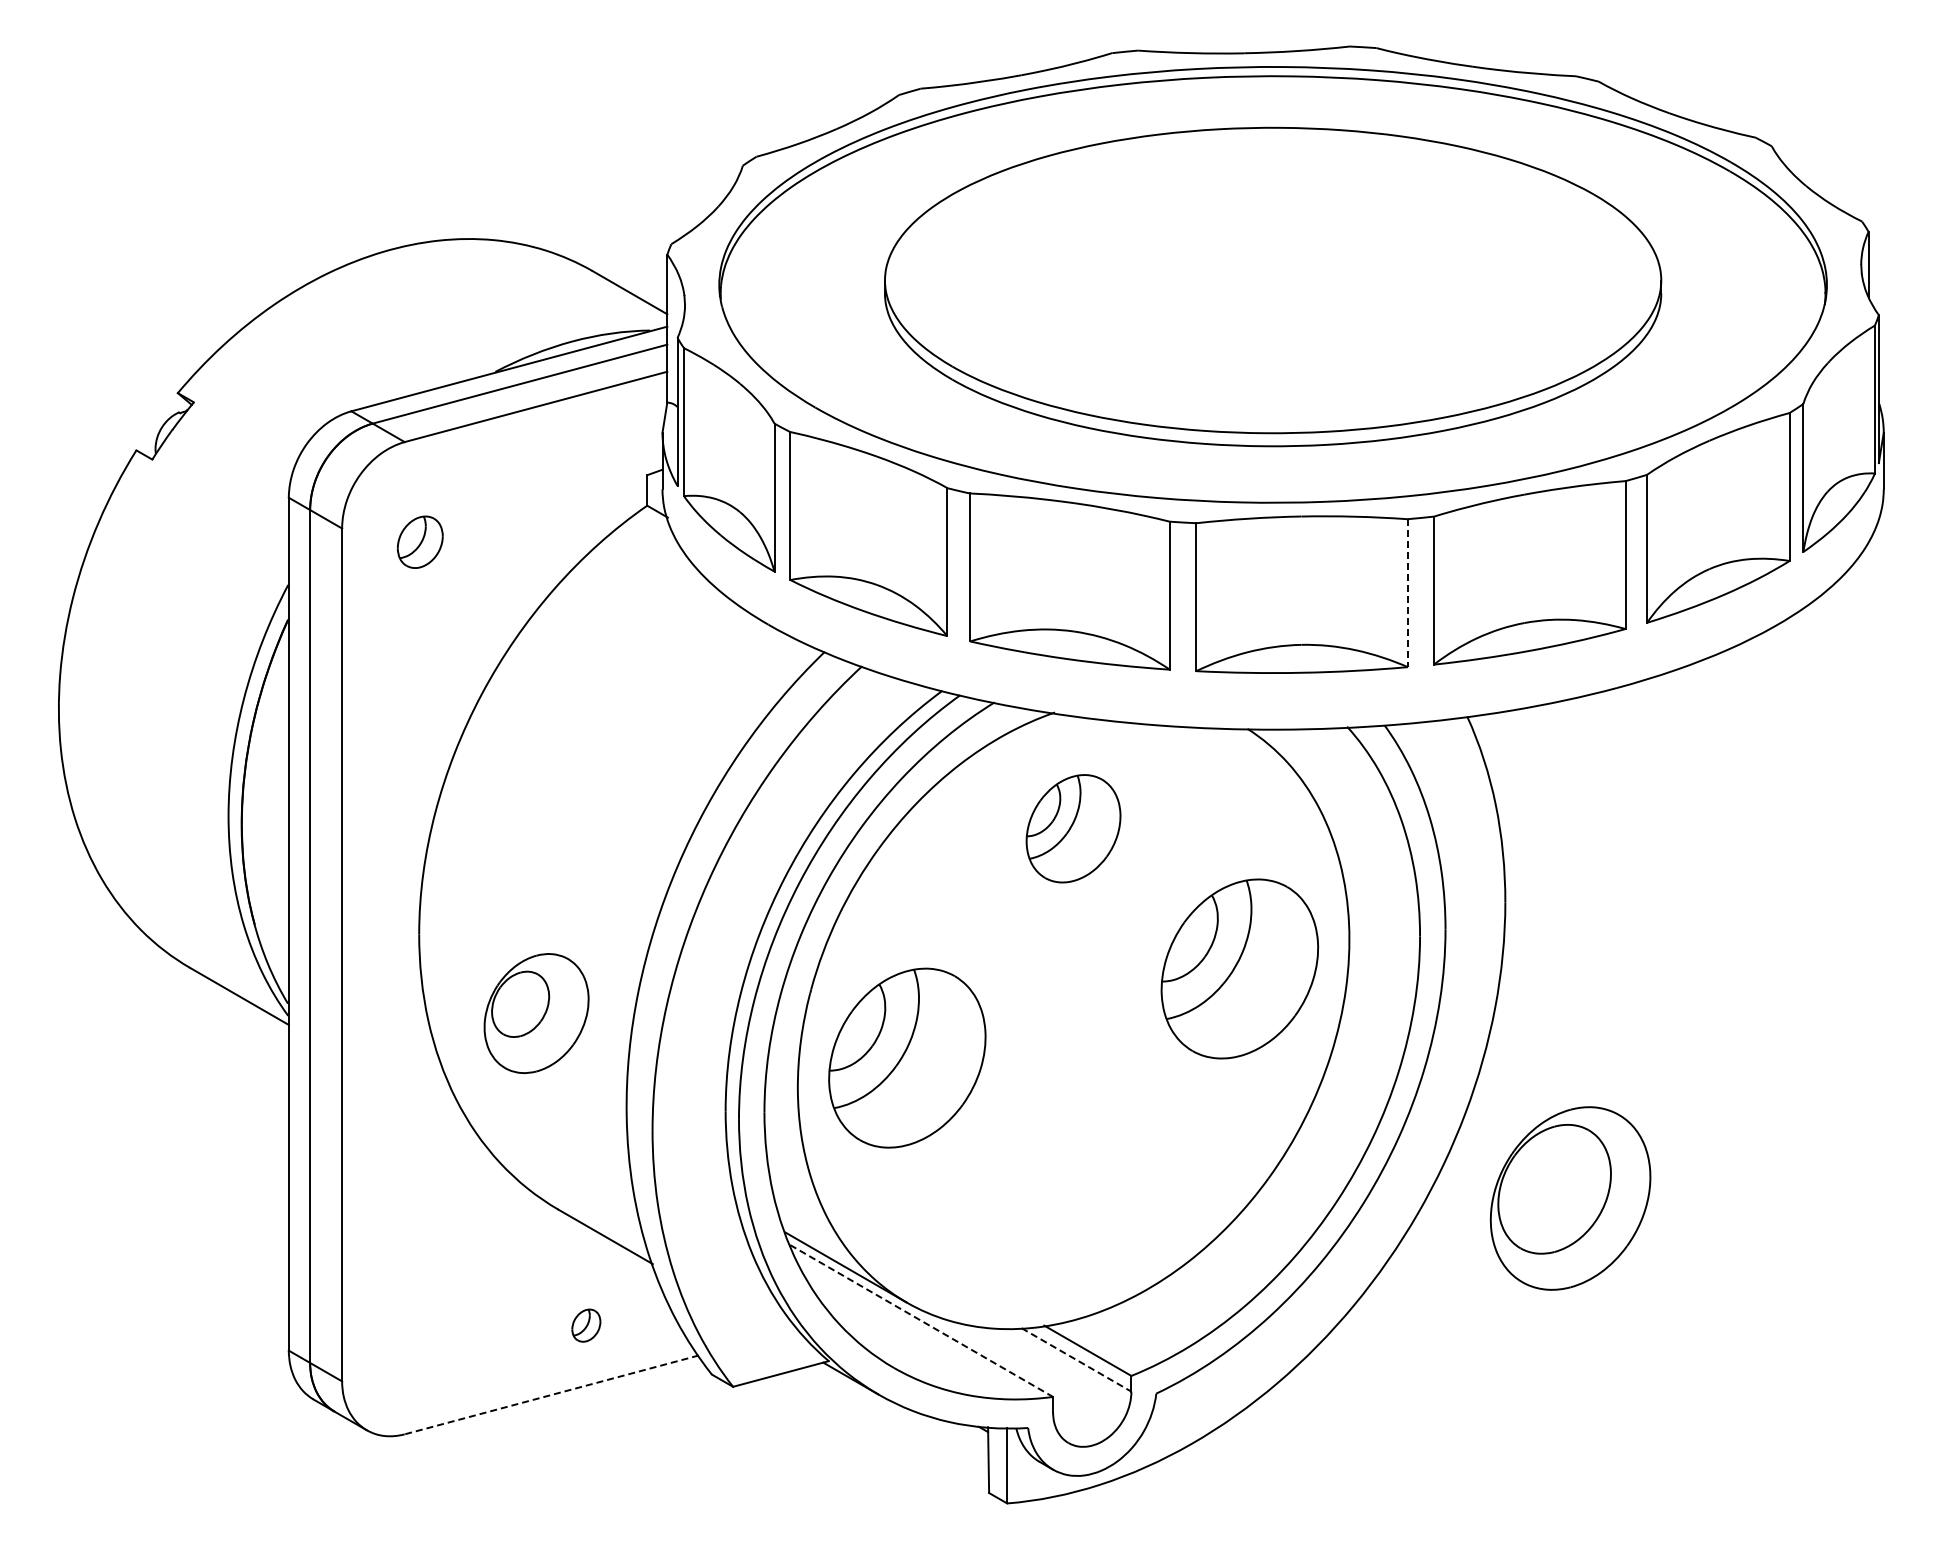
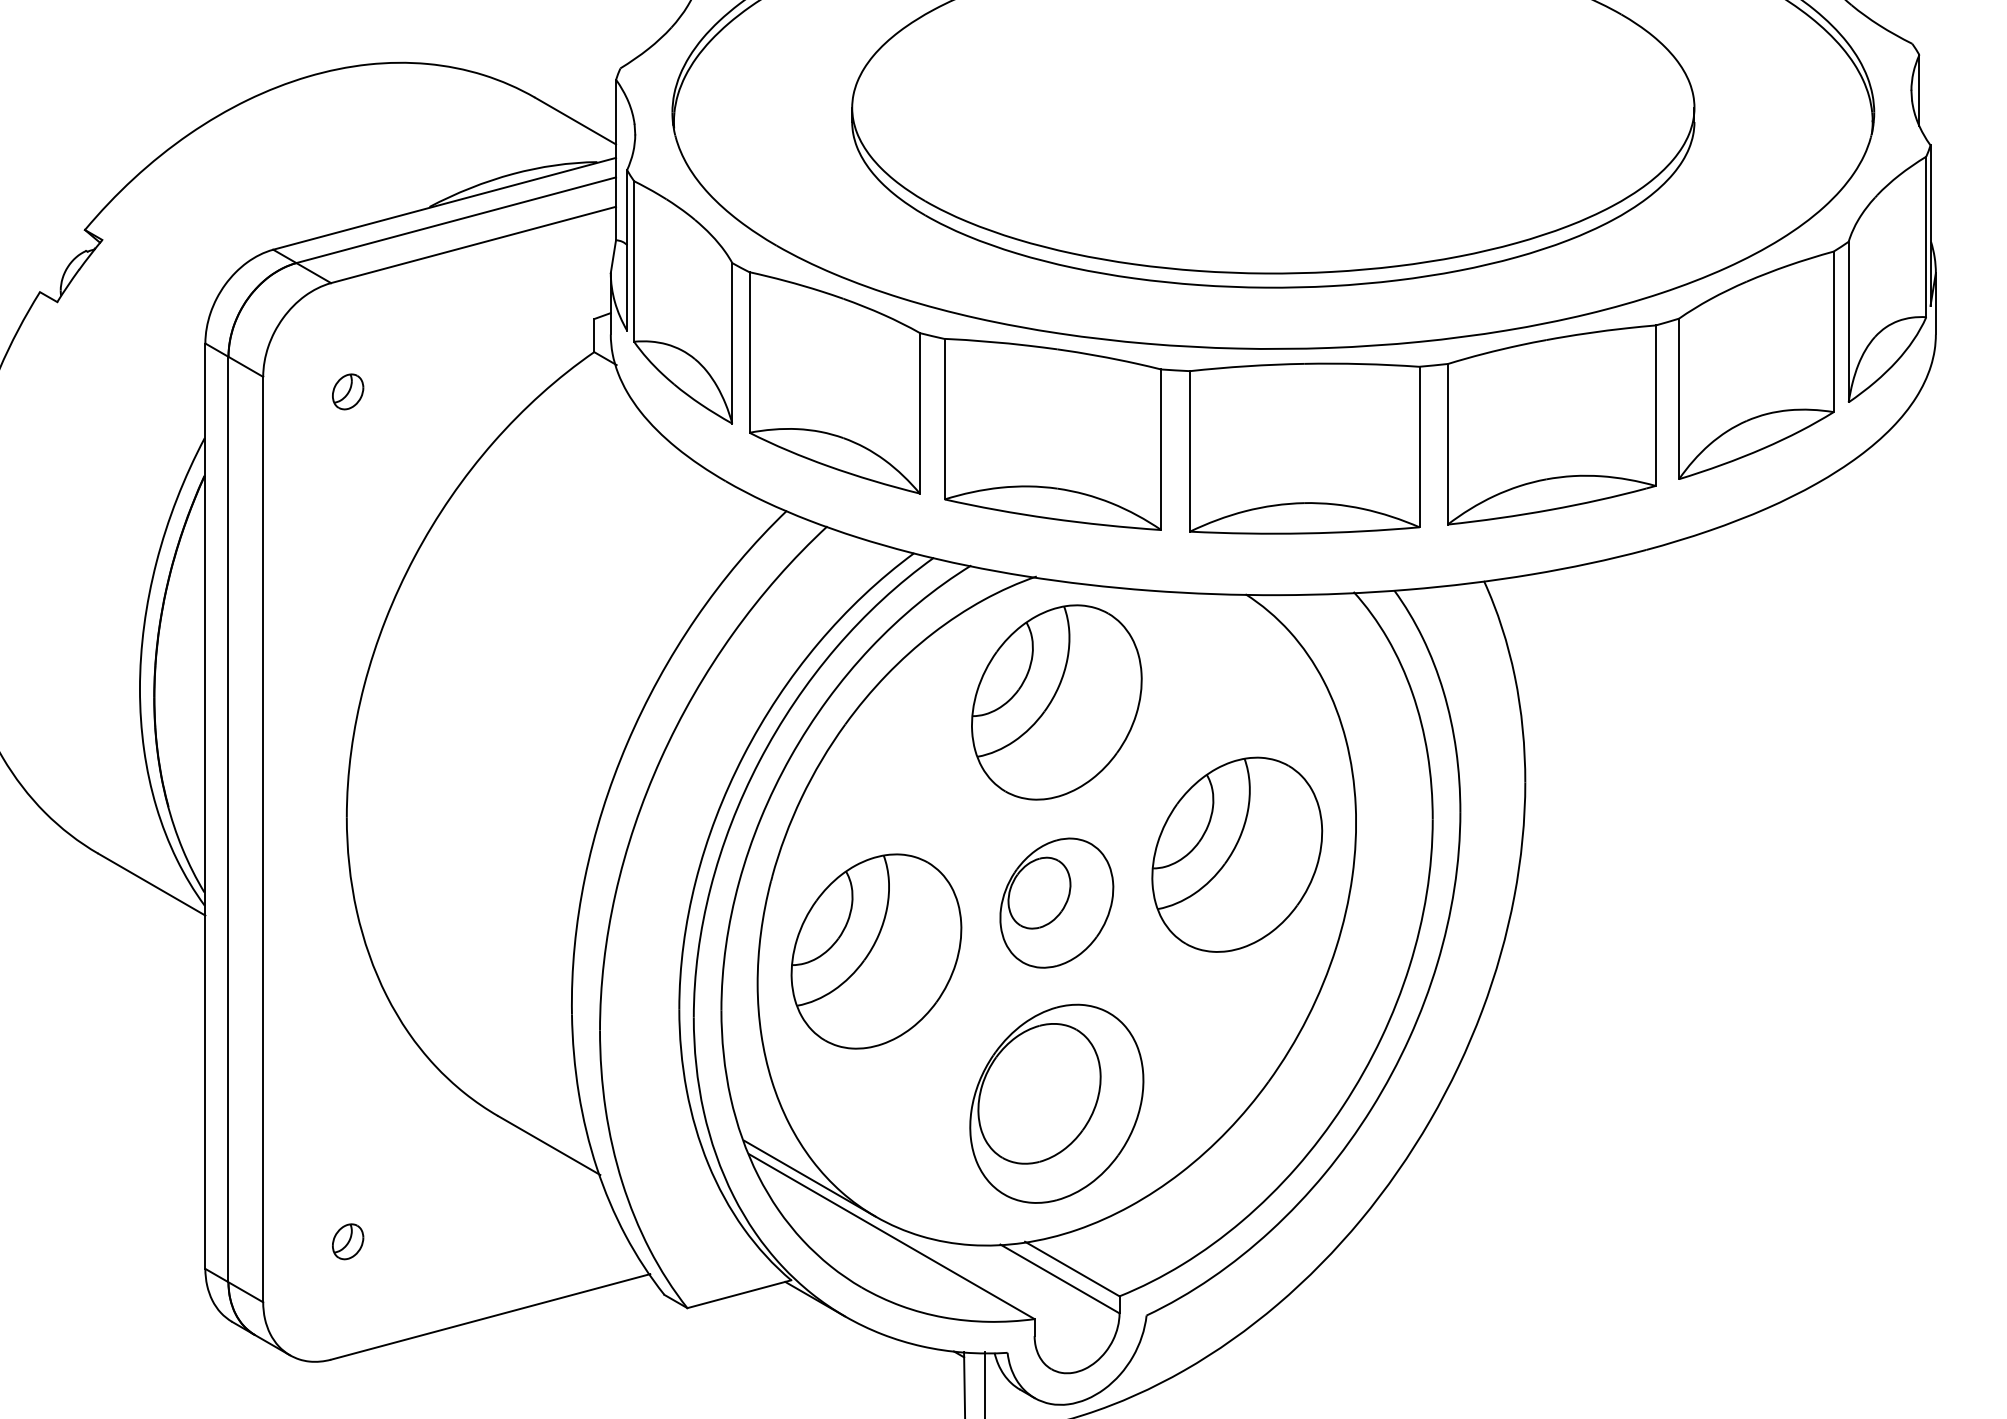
part: (420, 542) -> (348, 392), size x0.62
line: (1408, 593) -> (1420, 447), dashed -> solid
part: (1073, 828) -> (1056, 702), size x1.67
part: (536, 1013) -> (1056, 903), moved
part: (1570, 1198) -> (1056, 1103), moved
line: (921, 1321) -> (891, 1237), dashed -> solid
part: (586, 1325) -> (348, 1241), moved
line: (1076, 1360) -> (1059, 1279), dashed -> solid
line: (551, 1395) -> (490, 1317), dashed -> solid

